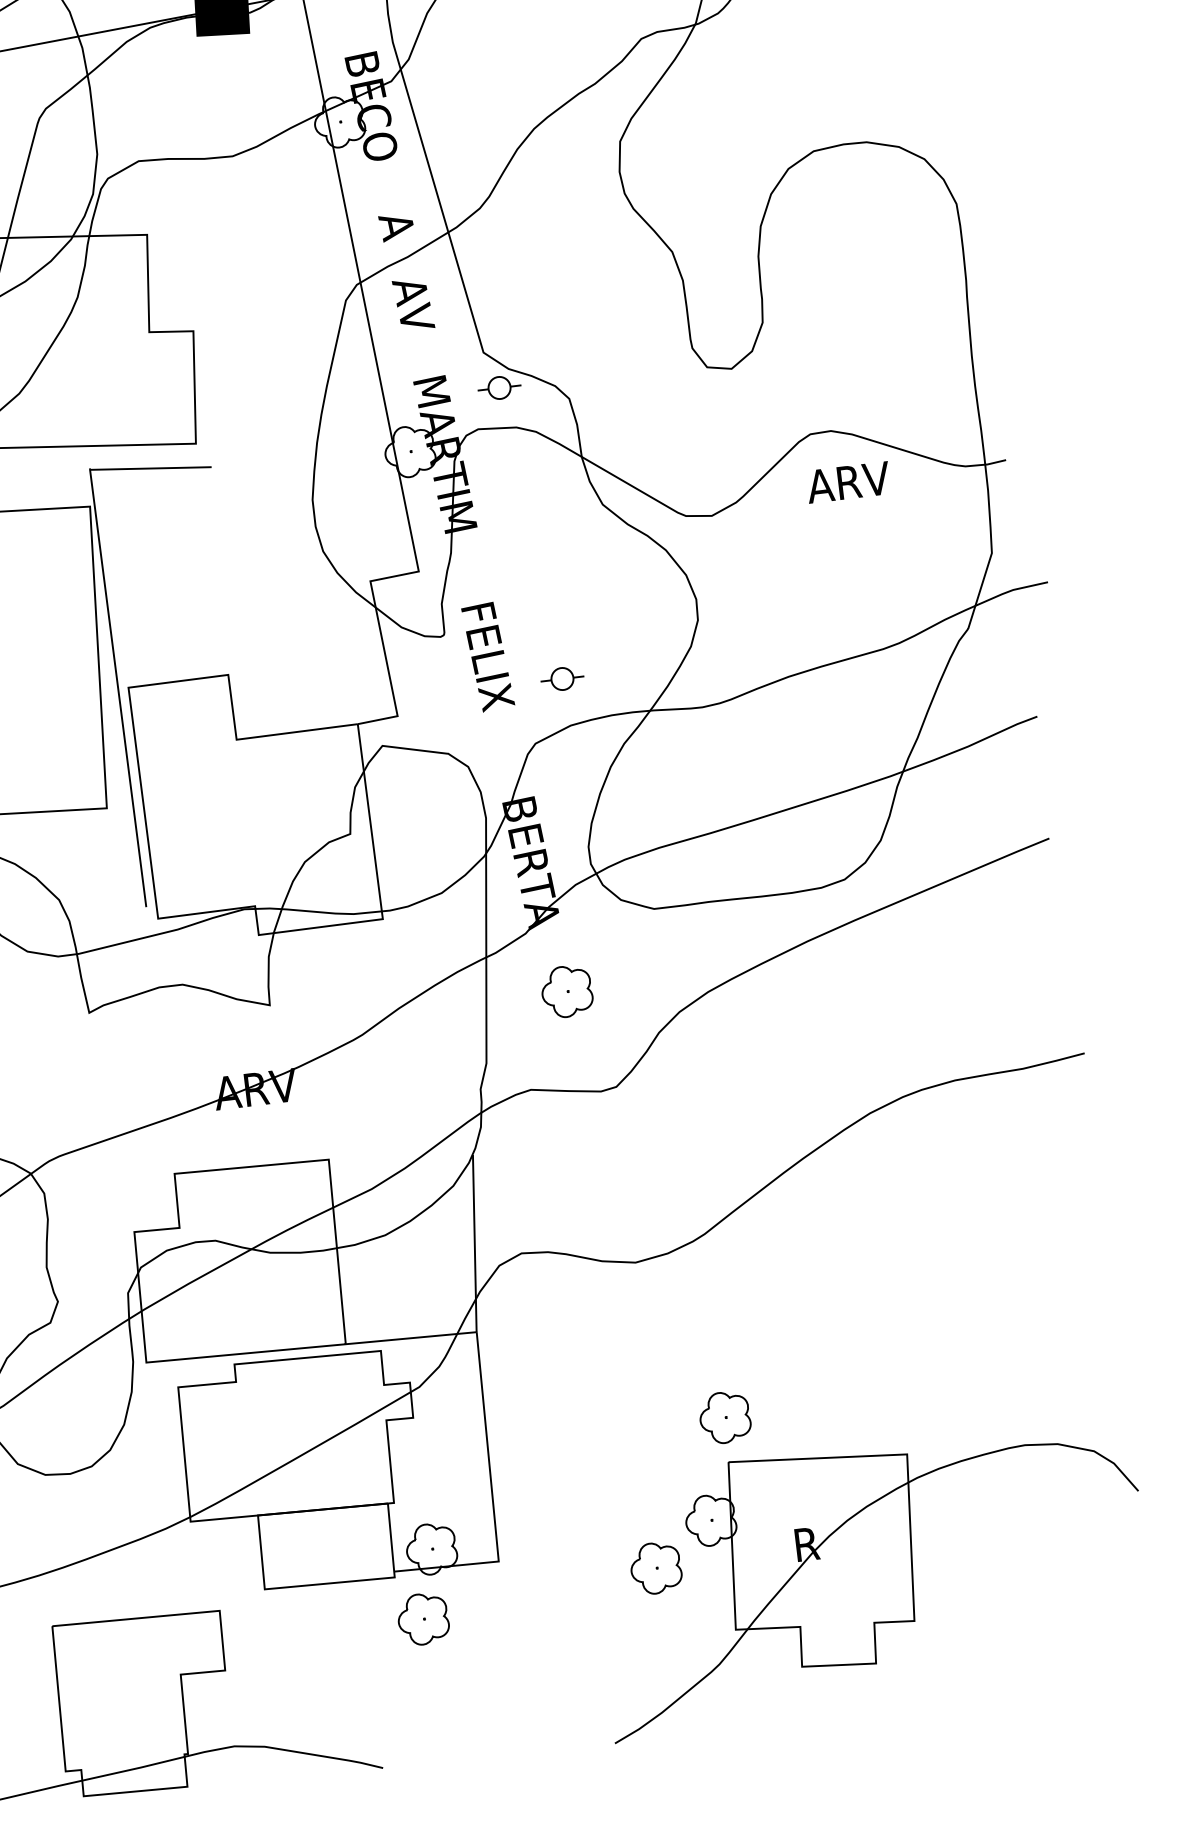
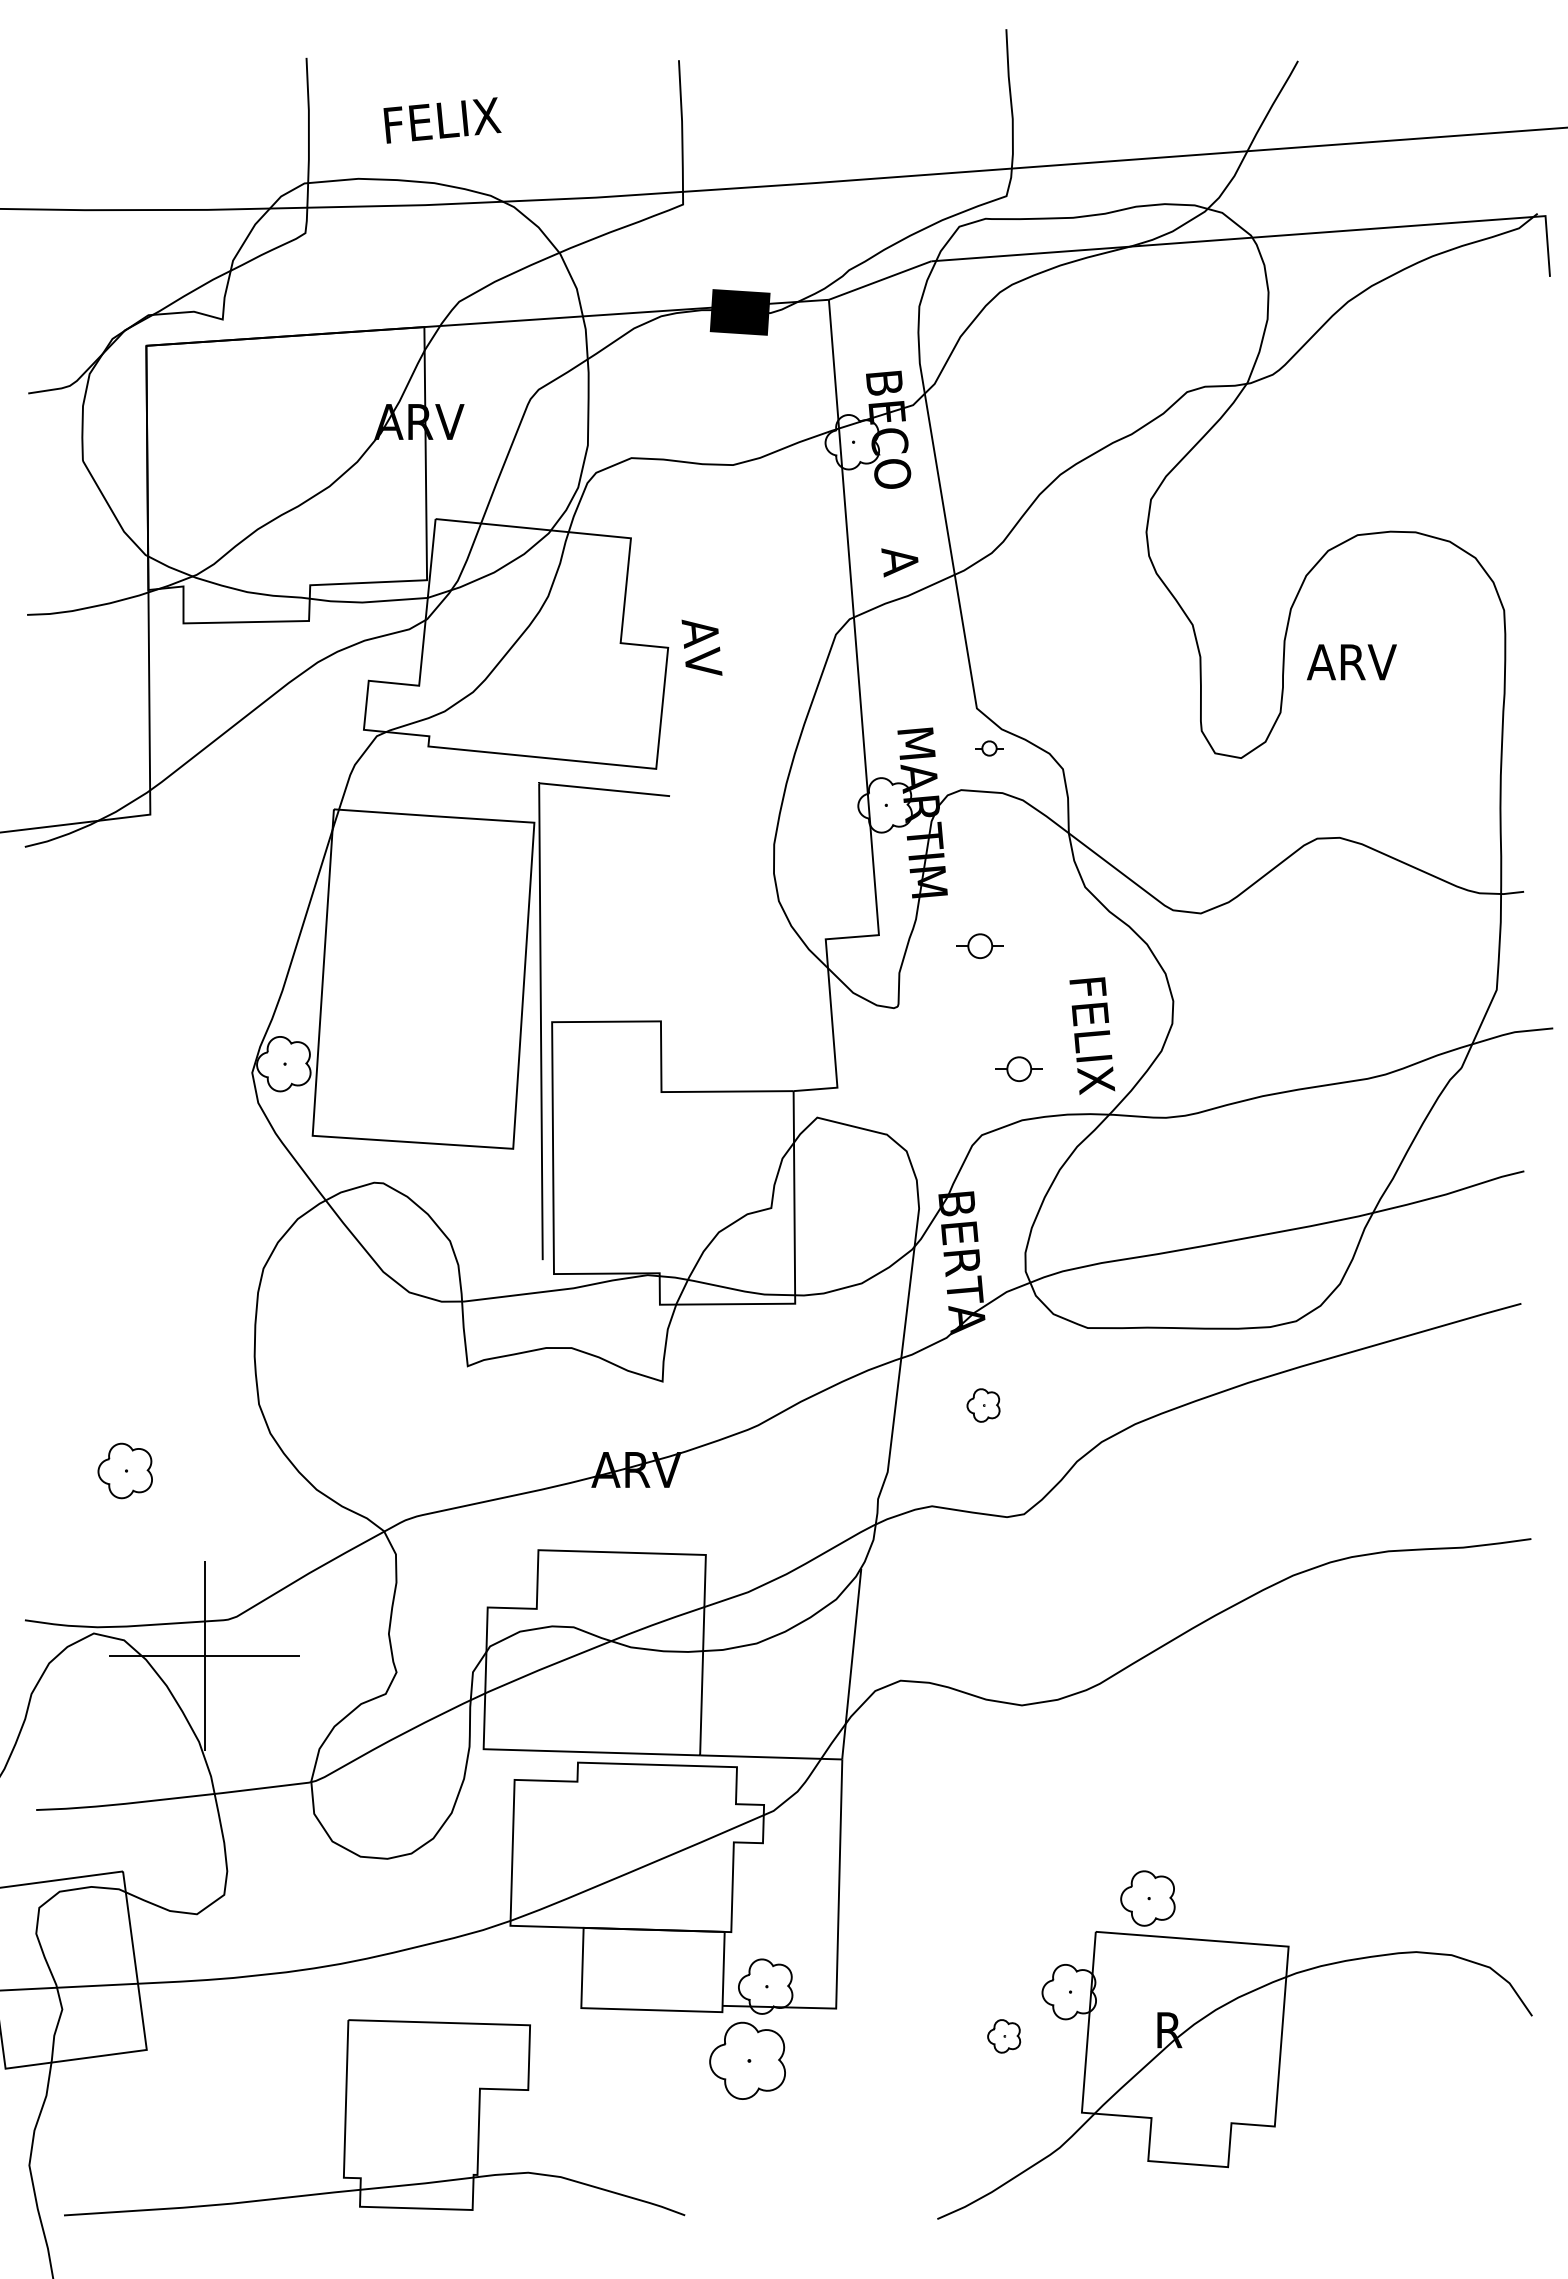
text: (413, 304) -> (701, 647), moved
part: (499, 387) -> (989, 748), size x0.6
text: (848, 482) -> (1351, 662), moved
part: (512, 569) -> (979, 945), added
text: (488, 656) -> (1092, 1035), moved
part: (566, 991) -> (983, 1405), size x0.6
part: (724, 1417) -> (1147, 1898), moved
part: (655, 1568) -> (1003, 2036), size x0.6
part: (423, 1618) -> (747, 2060), size x1.4

